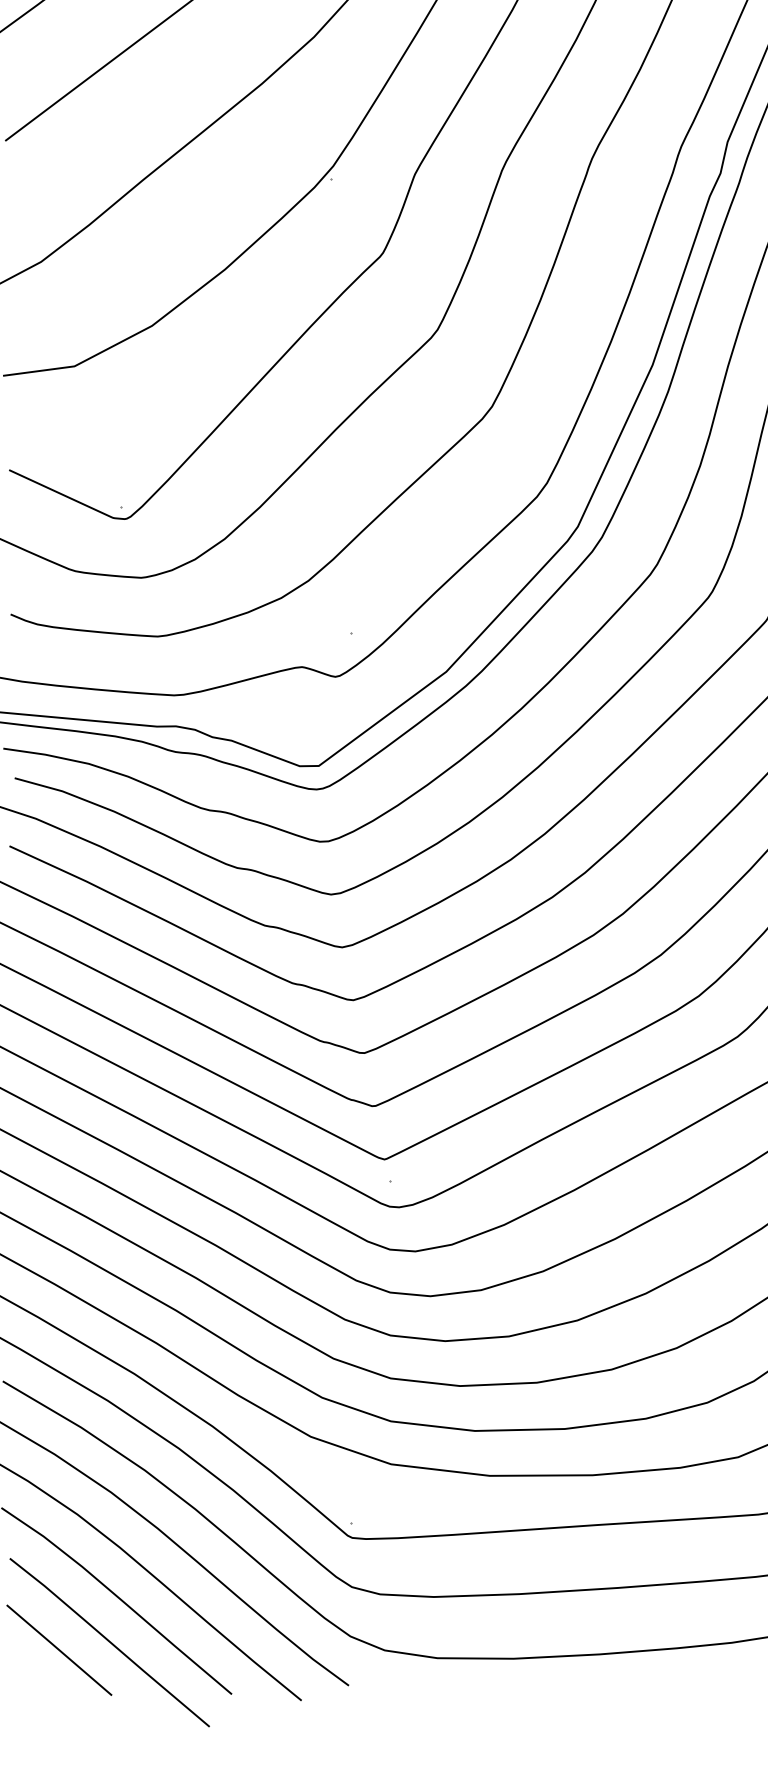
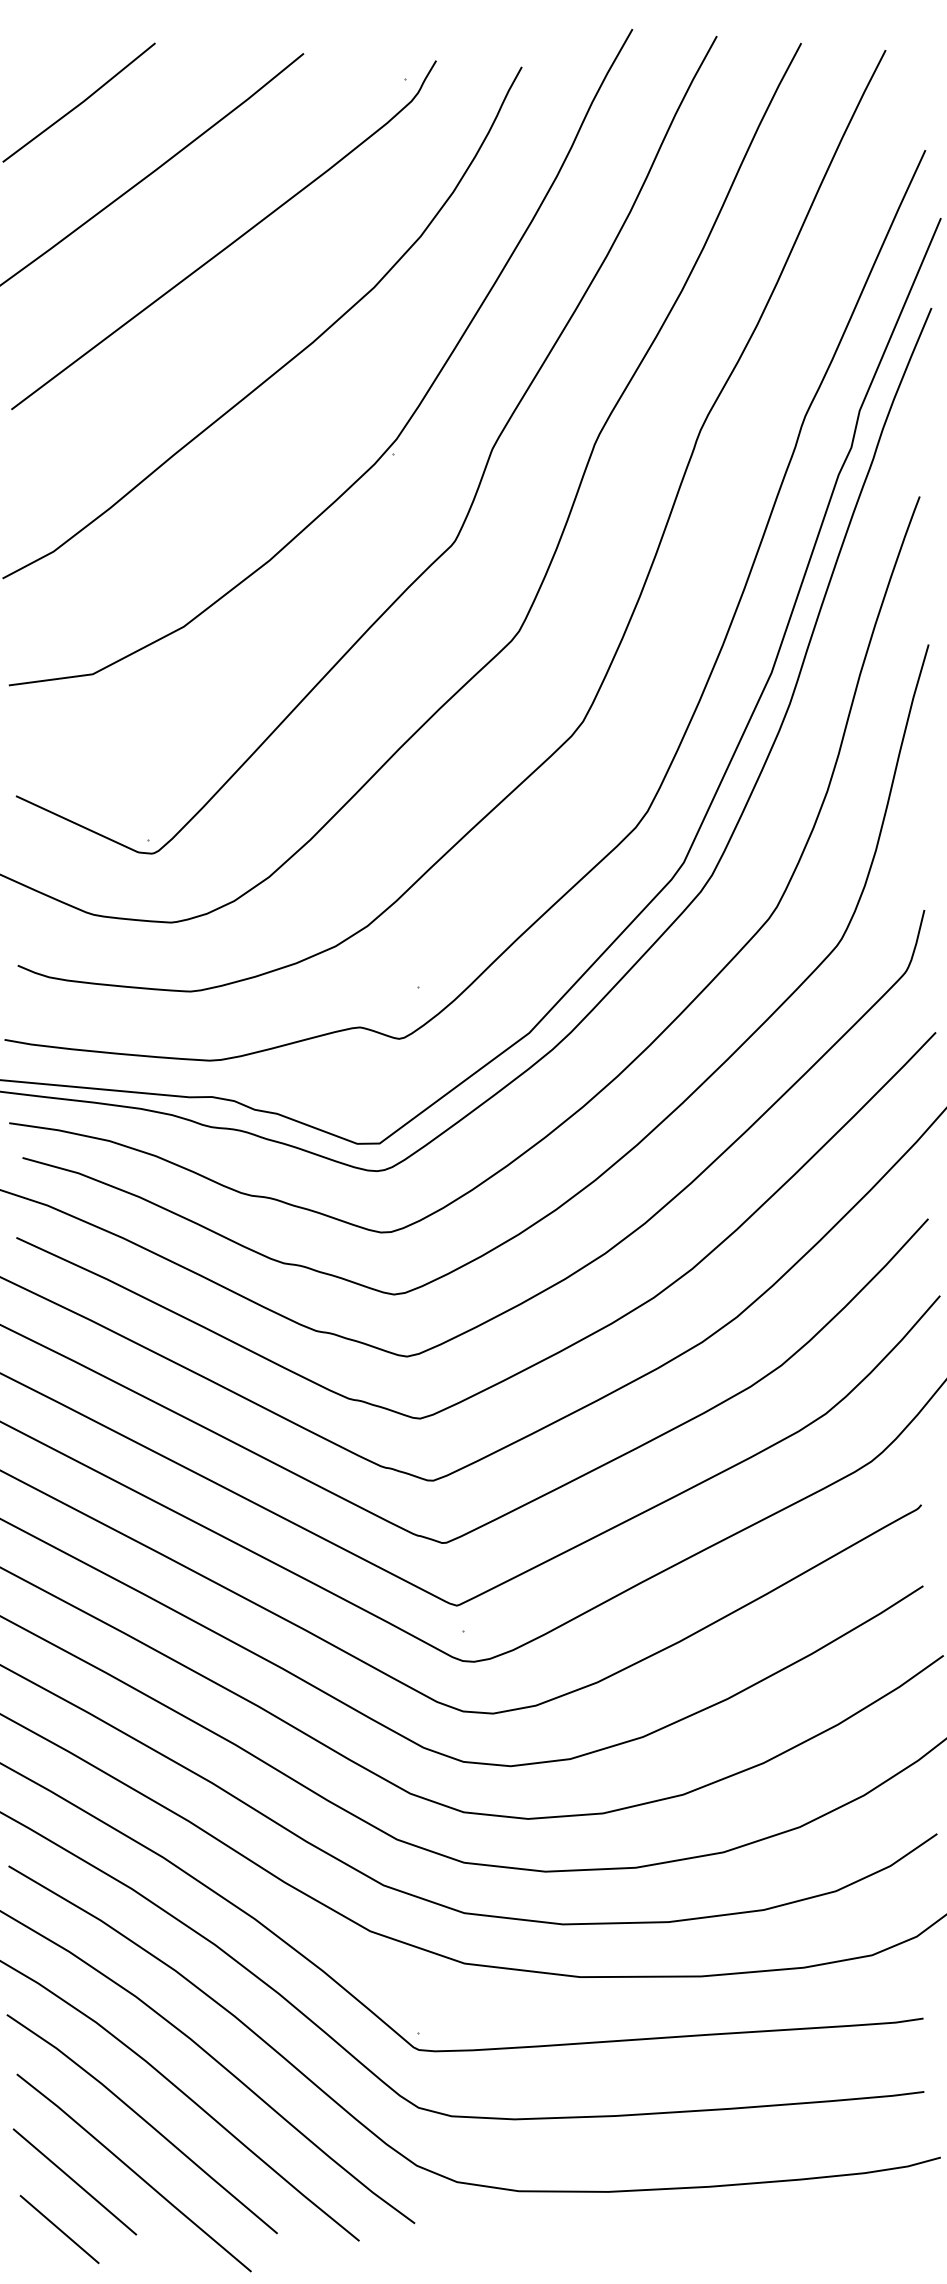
line: (46, 1690) -> (59, 2229), added

